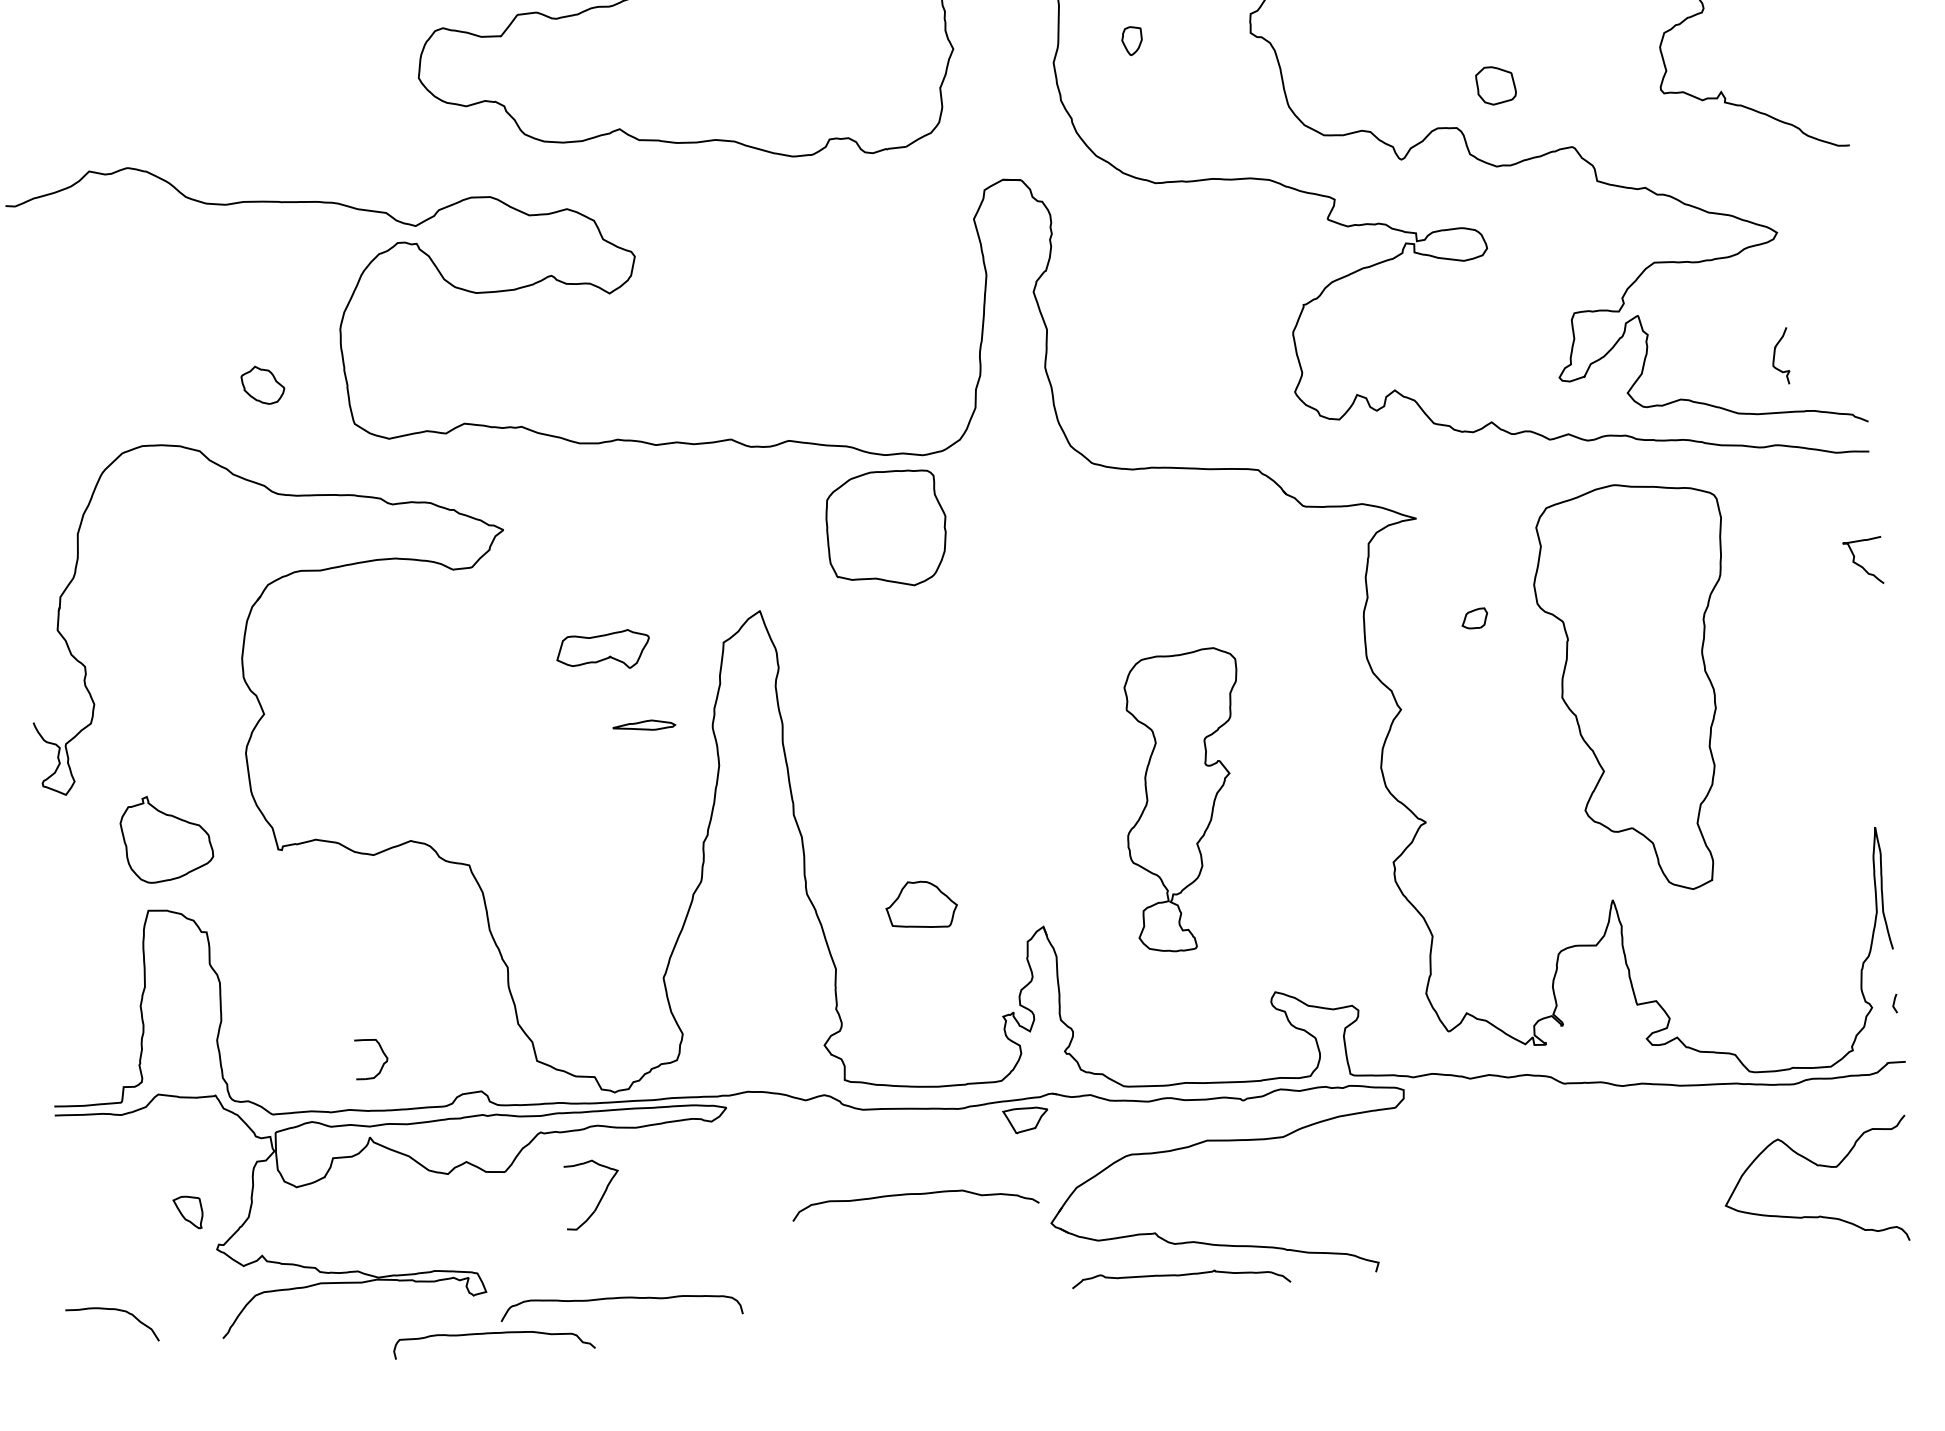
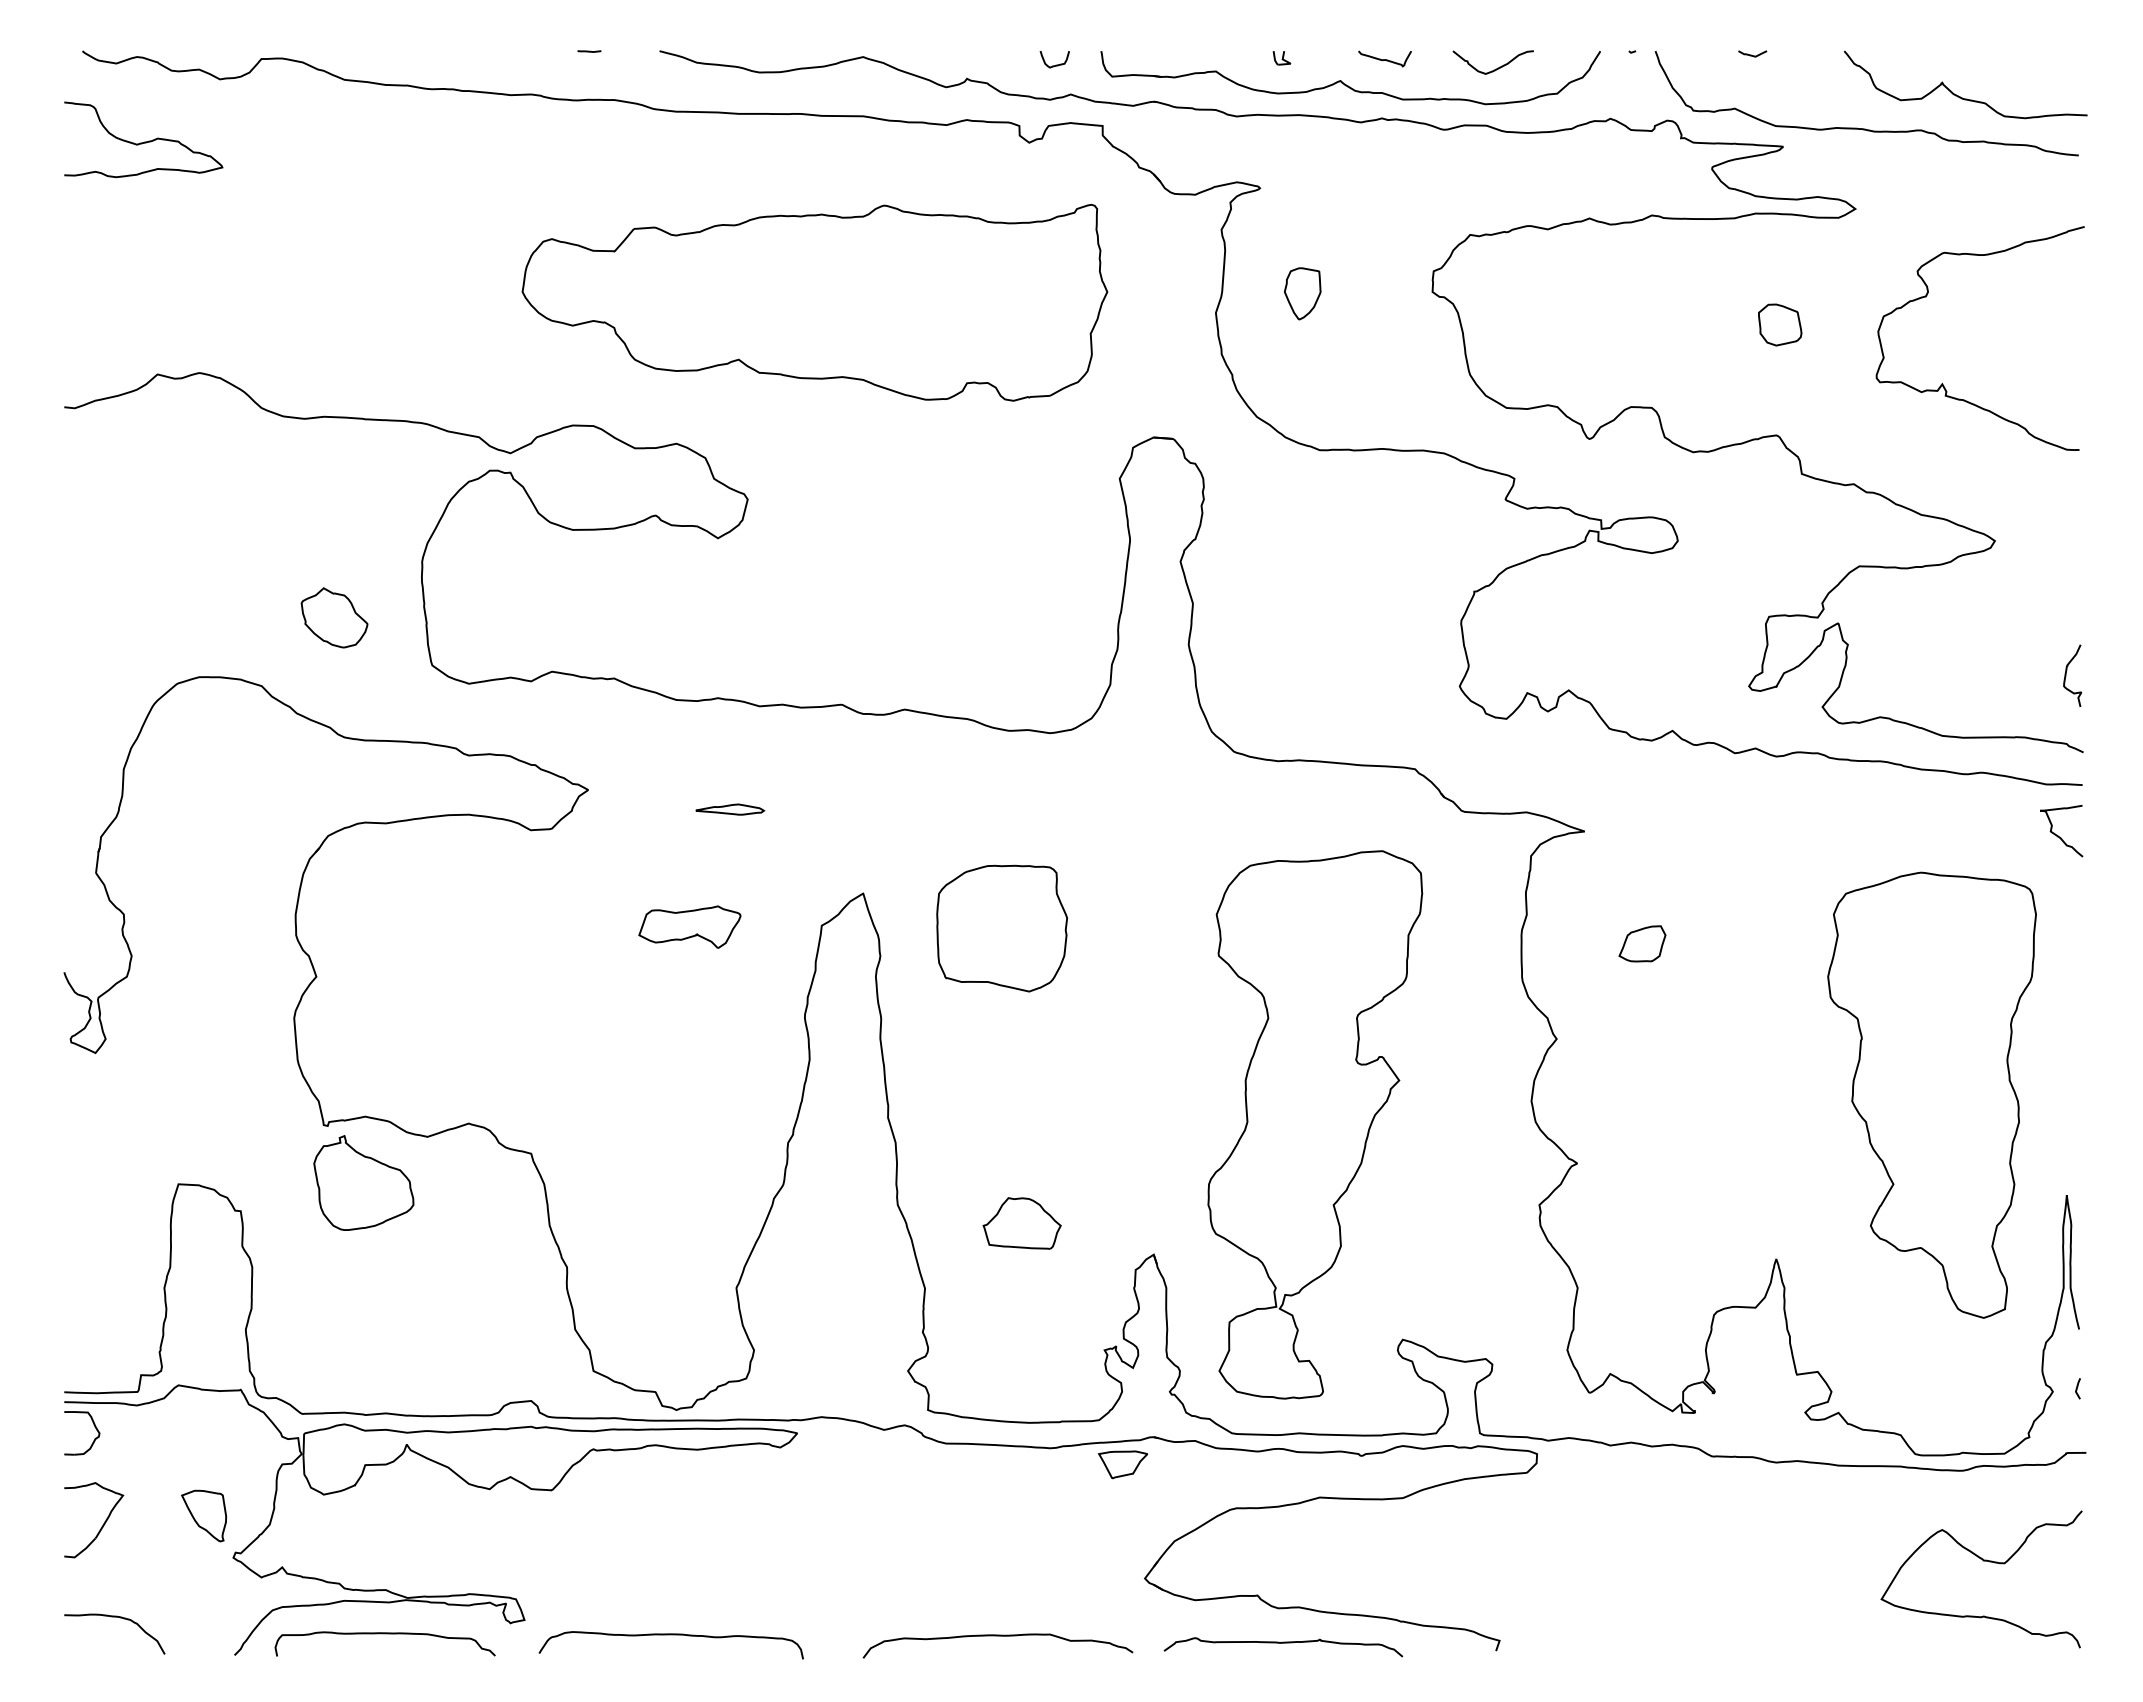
part: (1131, 40) -> (1302, 293), size x1.67
part: (1496, 85) -> (1780, 324), moved
curve: (1775, 356) -> (2066, 675), moved
part: (262, 384) -> (334, 617), size x1.43
part: (885, 529) -> (1001, 928), moved
curve: (1859, 564) -> (2057, 834), moved
part: (1474, 618) -> (1642, 943), size x1.67
part: (1634, 687) -> (1931, 1094), moved
part: (644, 725) -> (730, 809), moved
part: (1184, 799) -> (1315, 1124), size x1.67
part: (166, 838) -> (363, 1182), moved
part: (383, 1063) -> (94, 1438), moved
curve: (914, 1194) -> (997, 1636), moved
part: (599, 1200) -> (101, 1526), moved
part: (188, 1212) -> (204, 1515), size x1.43
curve: (493, 1334) -> (384, 1634), moved

